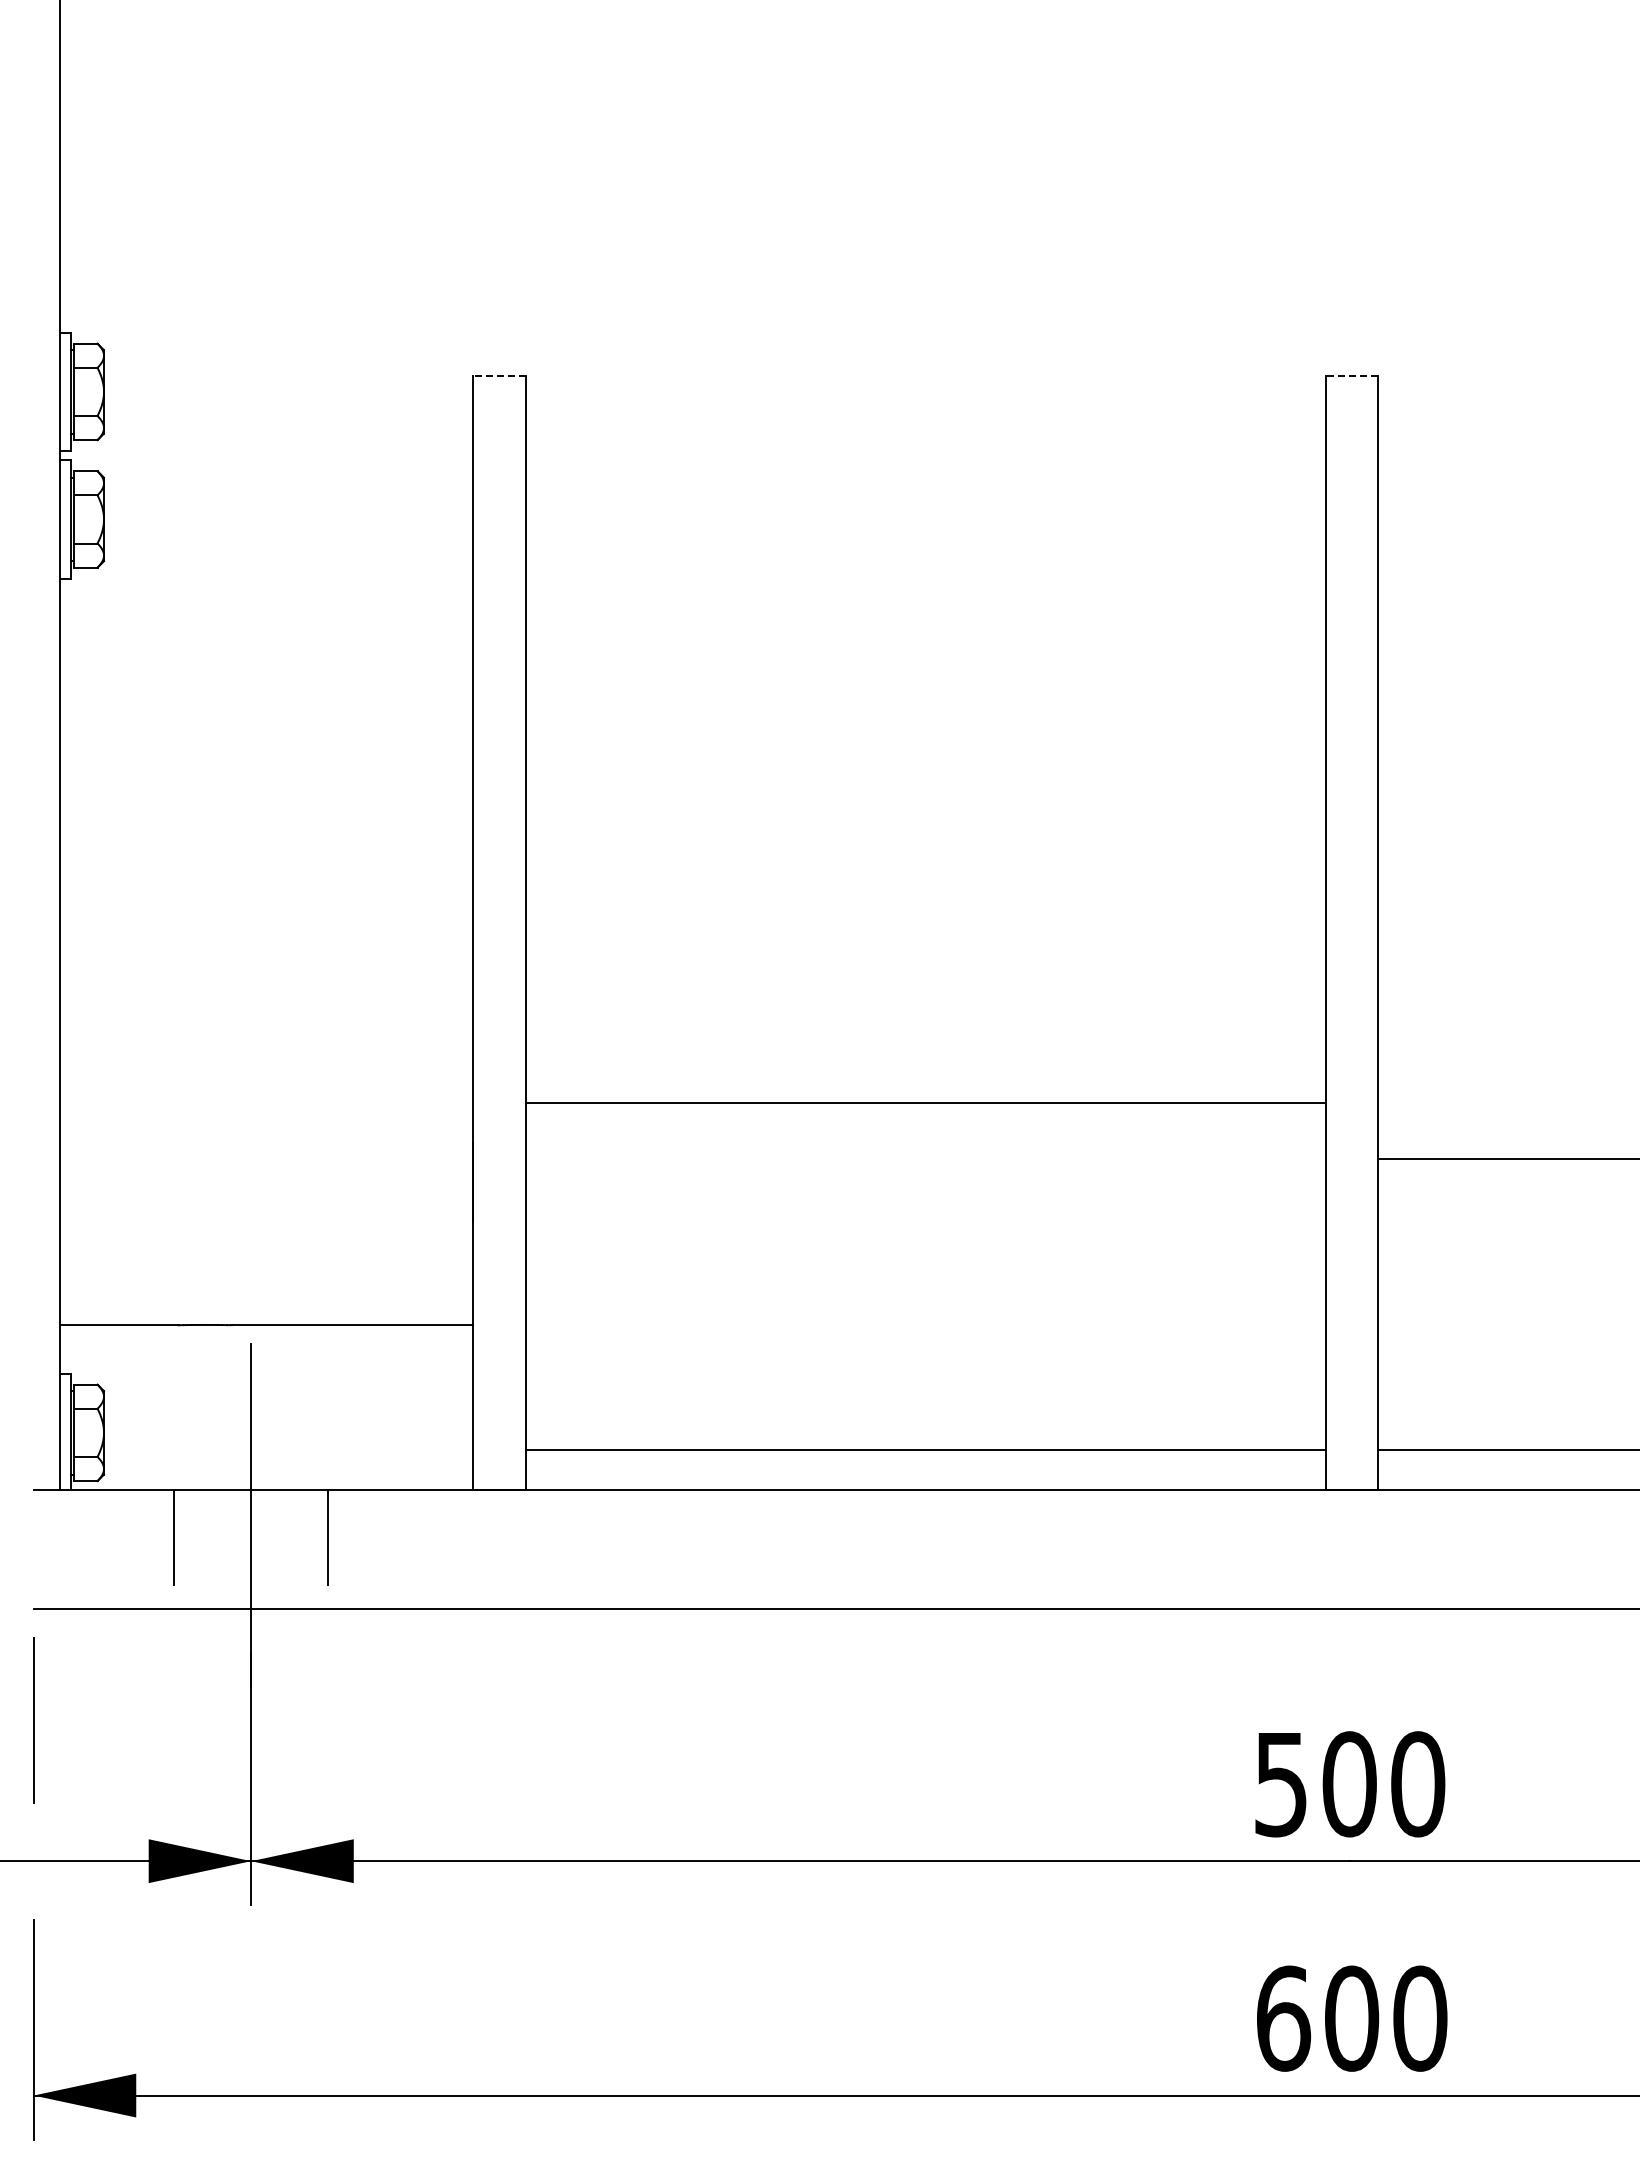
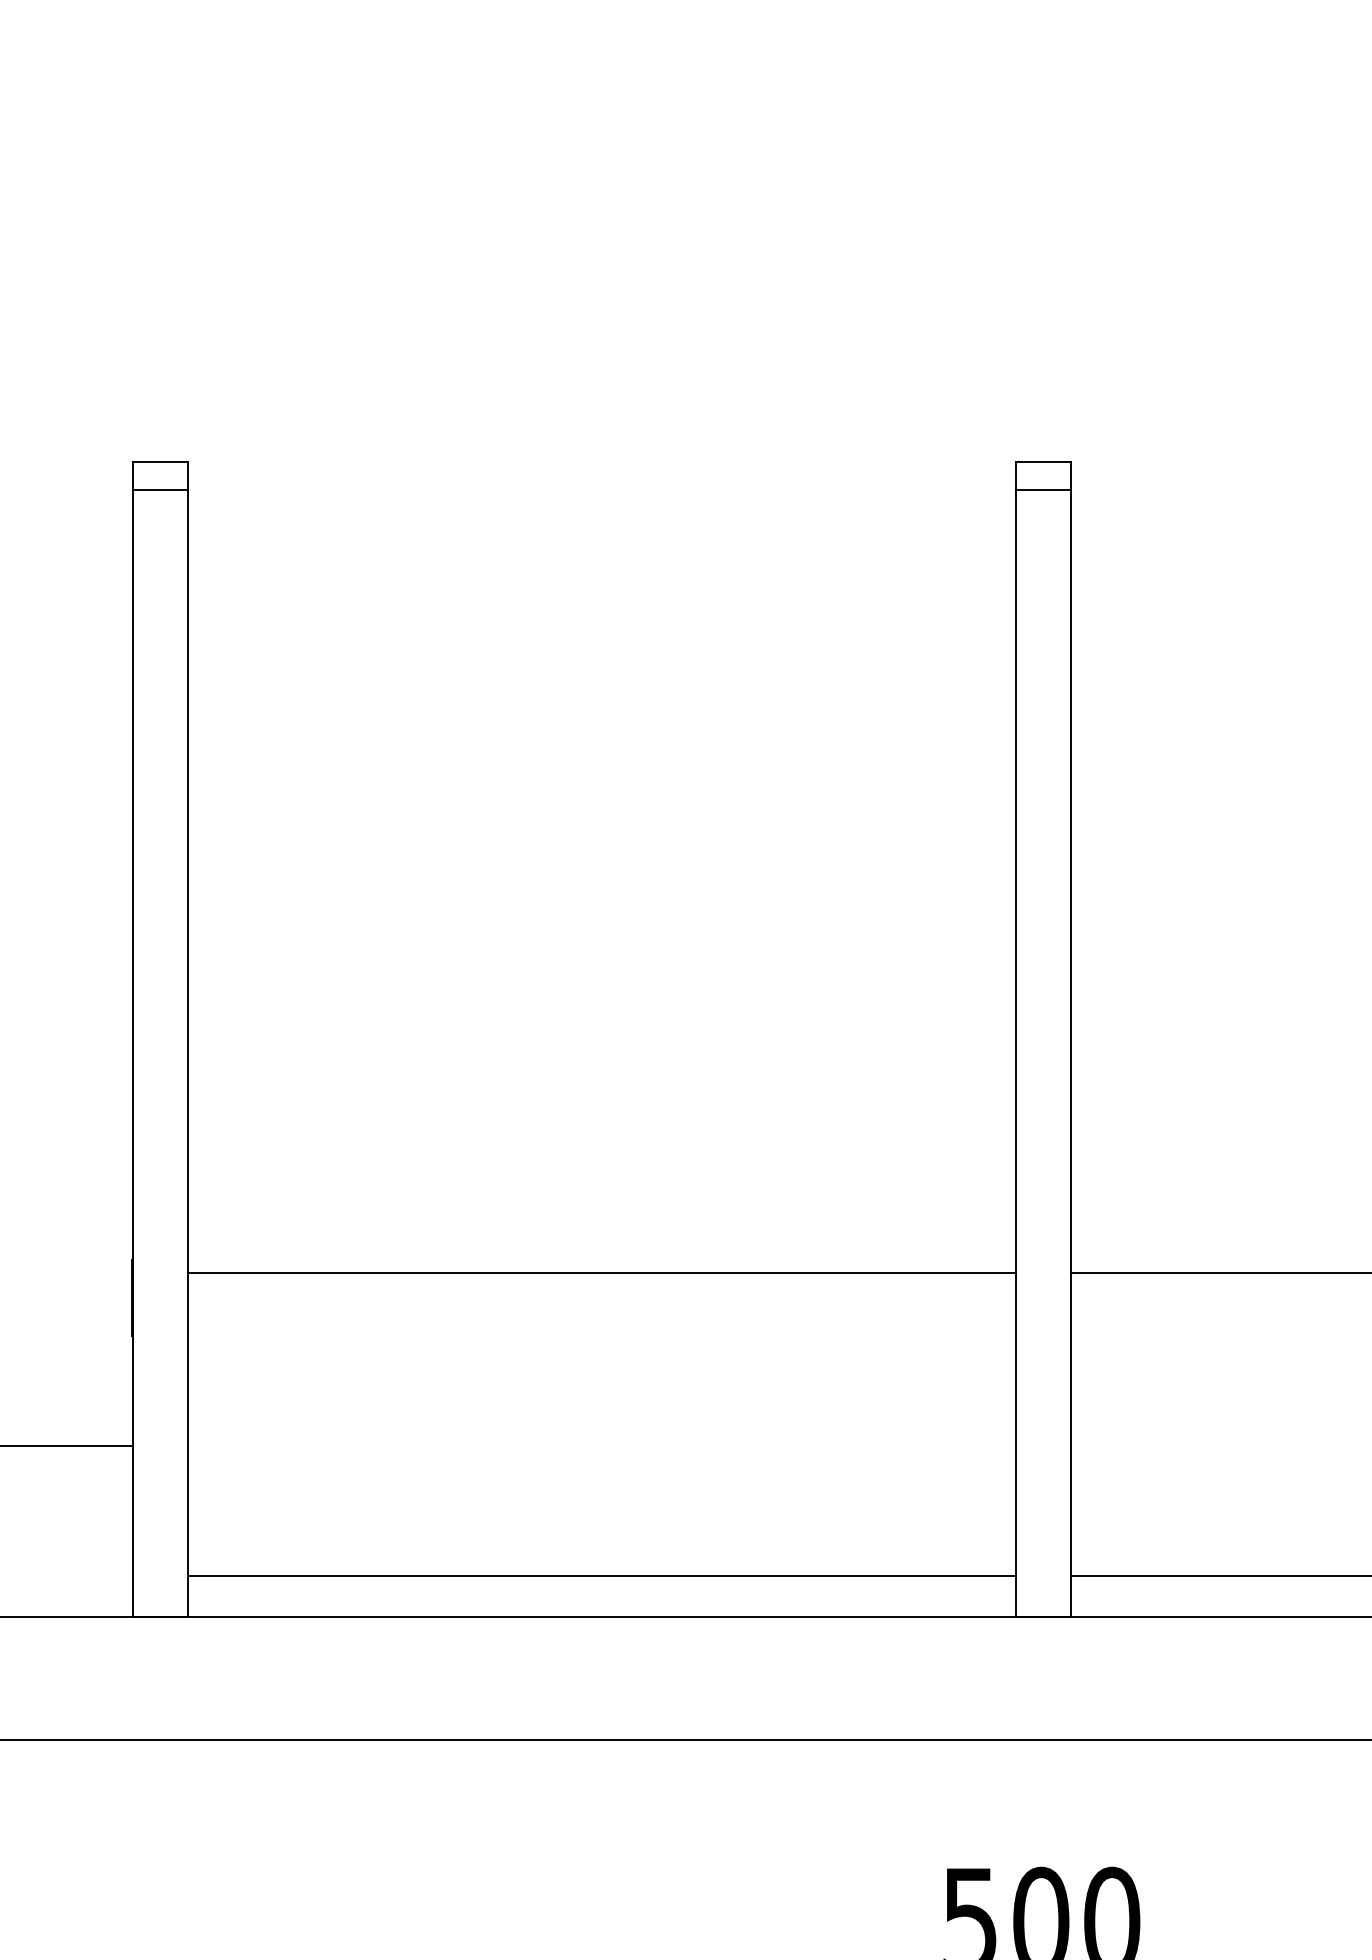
line: (499, 376) -> (160, 462), dashed -> solid
line: (1351, 376) -> (1043, 462), dashed -> solid
line: (499, 402) -> (160, 489), added
line: (1351, 402) -> (1043, 489), added
line: (925, 1102) -> (601, 1273), moved

